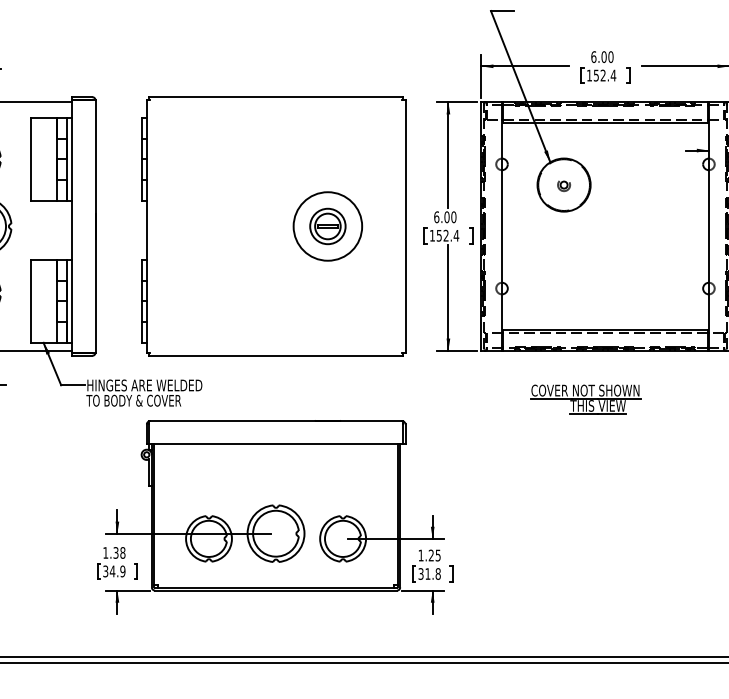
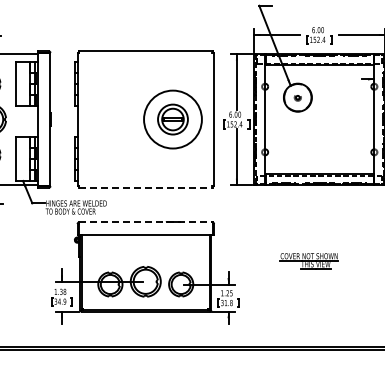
part: (328, 226) -> (173, 119), size x1.6
line: (275, 355) -> (145, 187), solid -> dashed
part: (584, 400) -> (308, 261), moved
line: (275, 421) -> (145, 222), solid -> dashed

